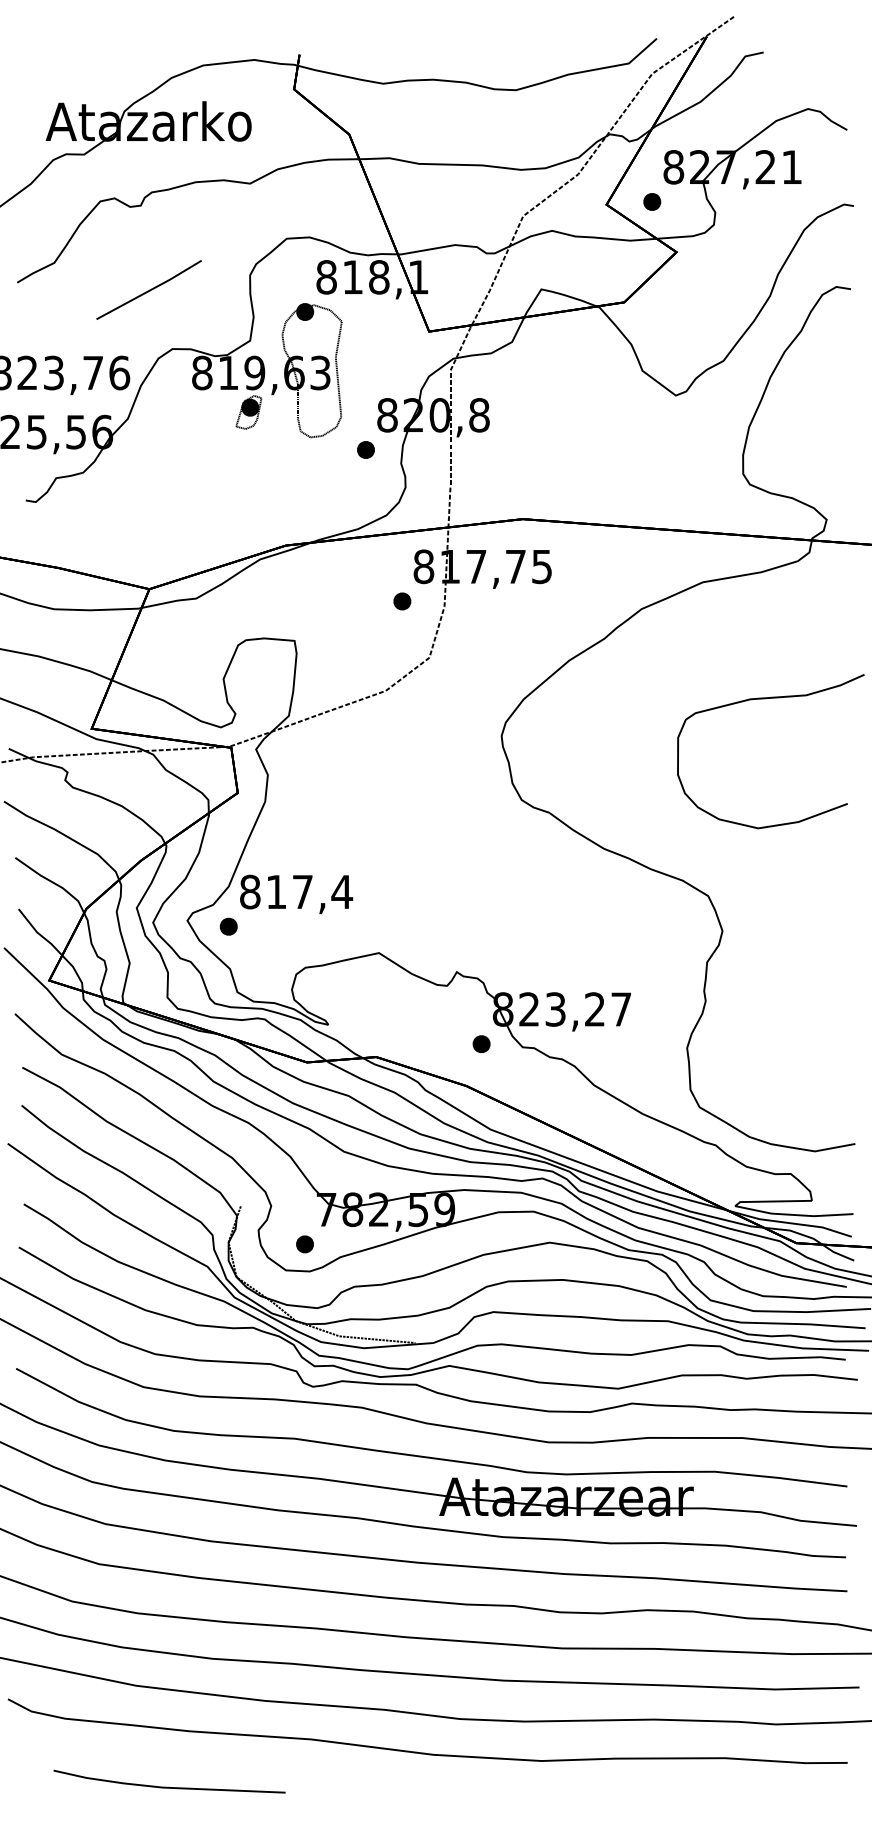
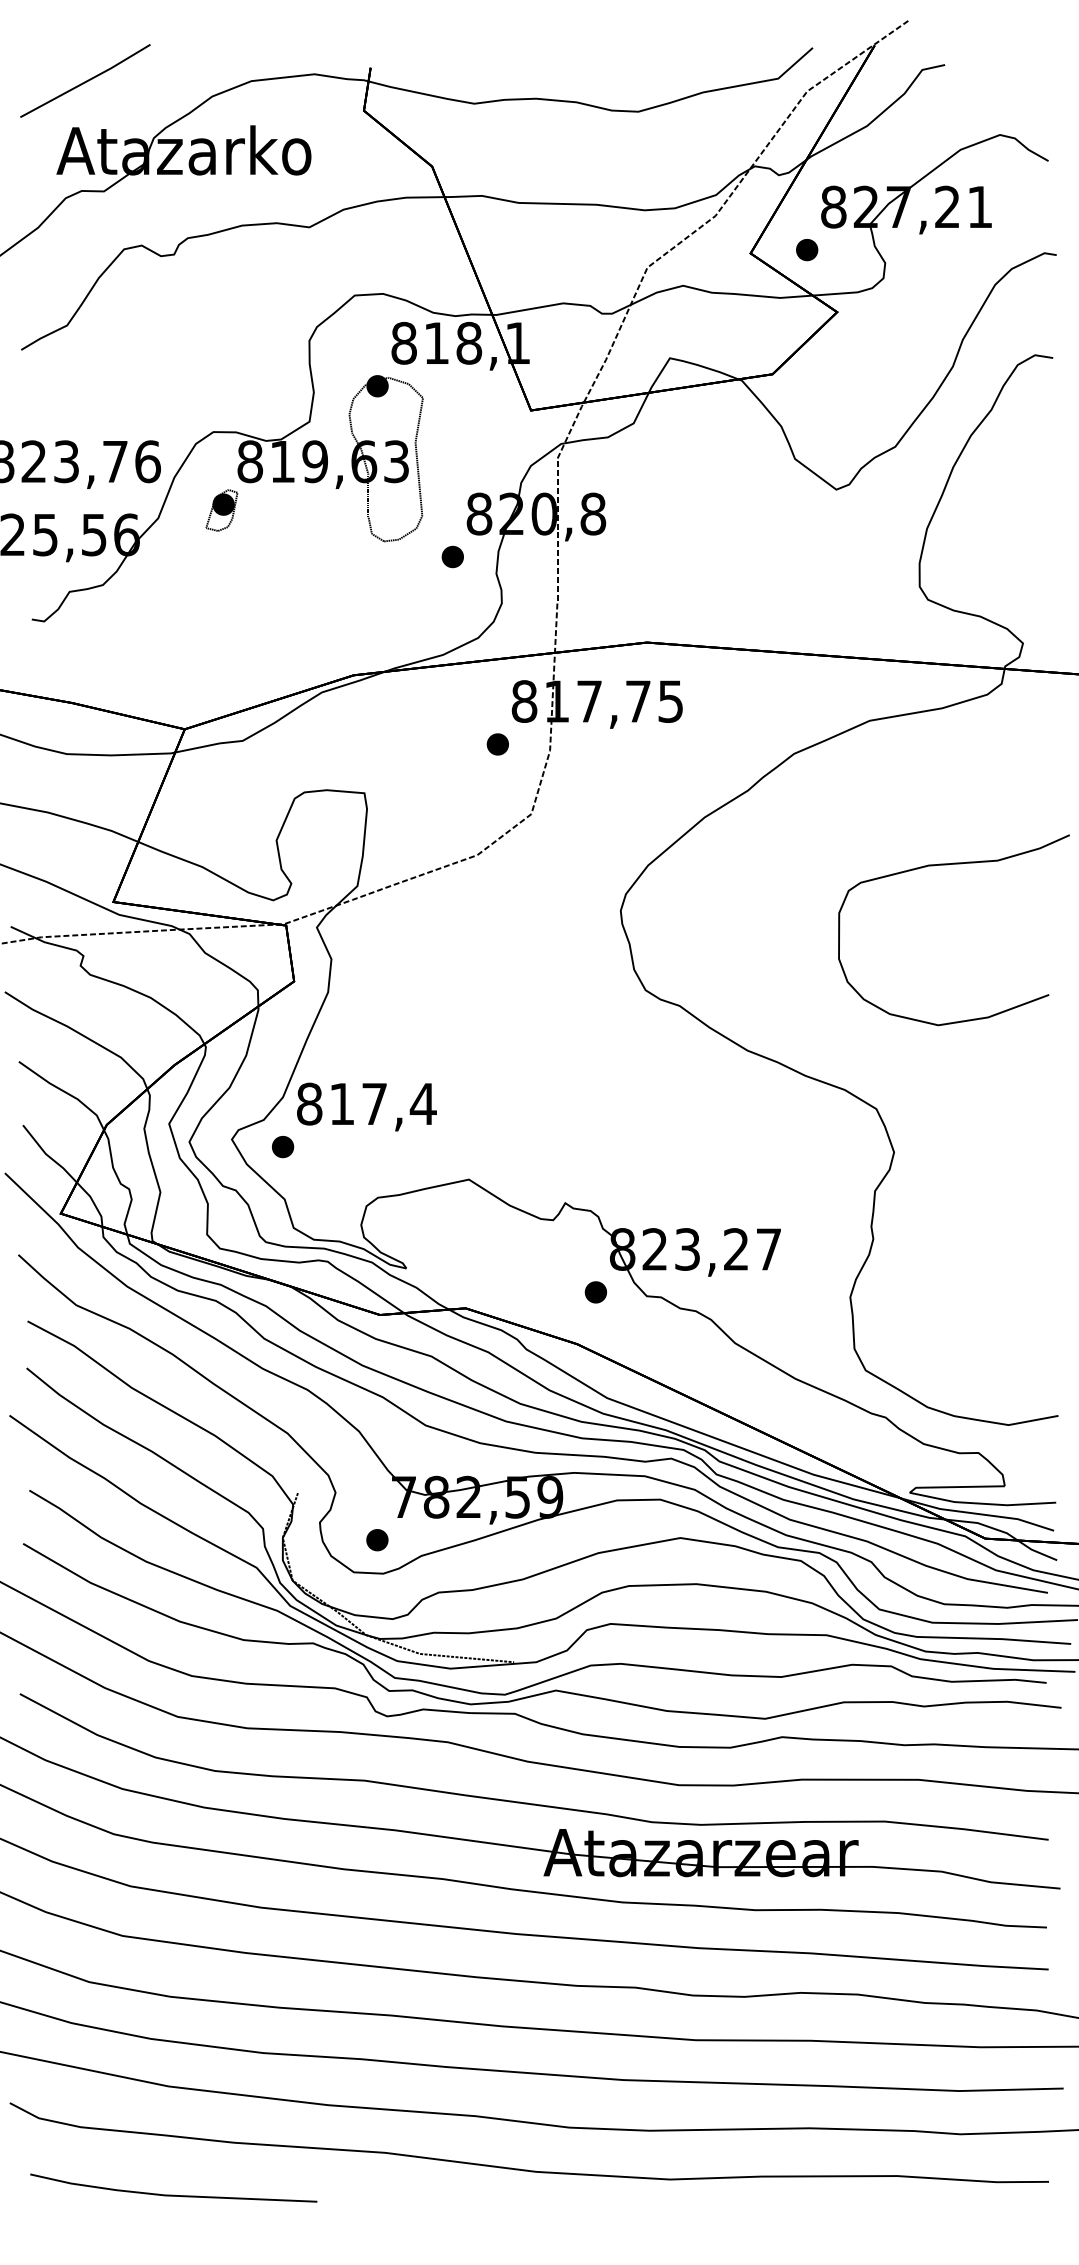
line: (149, 289) -> (86, 80), moved
part: (248, 412) -> (221, 510), moved
part: (169, 1786) -> (173, 2194), moved

